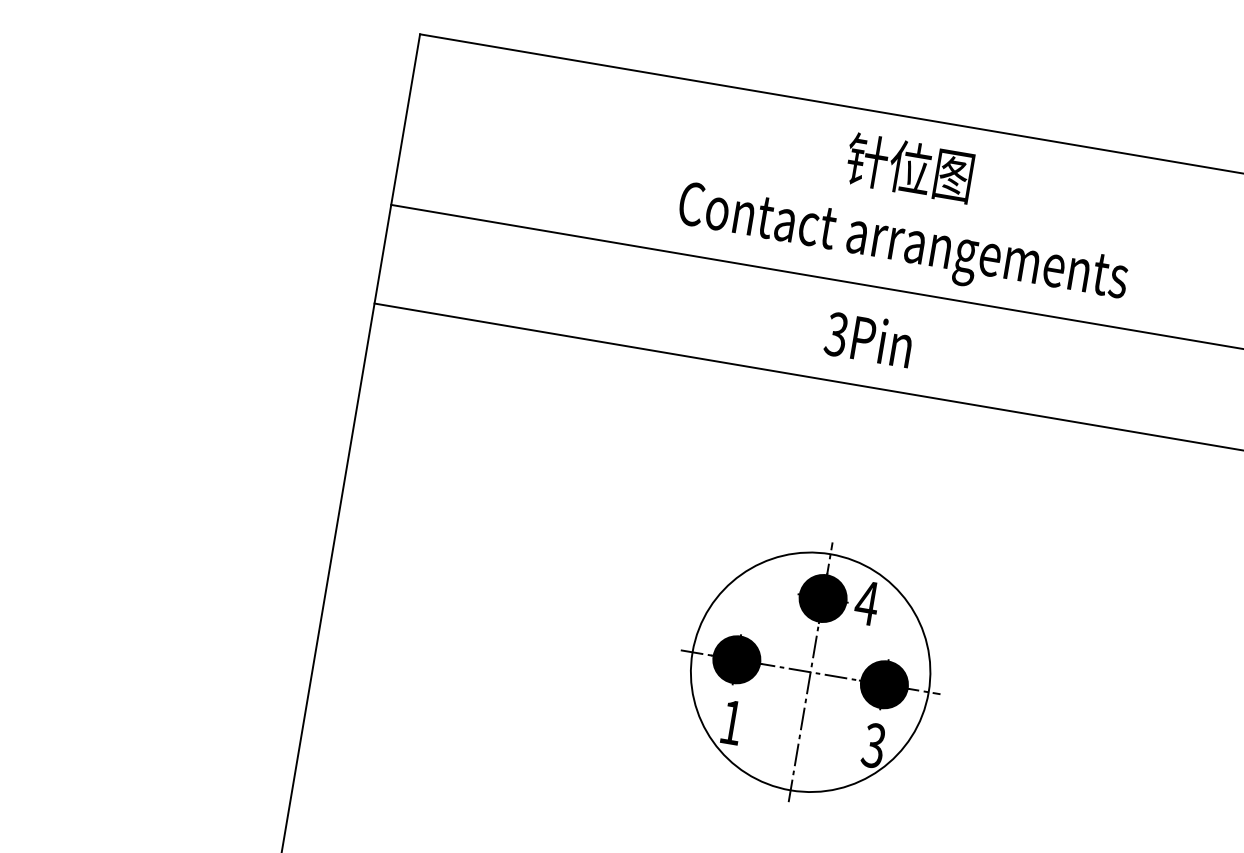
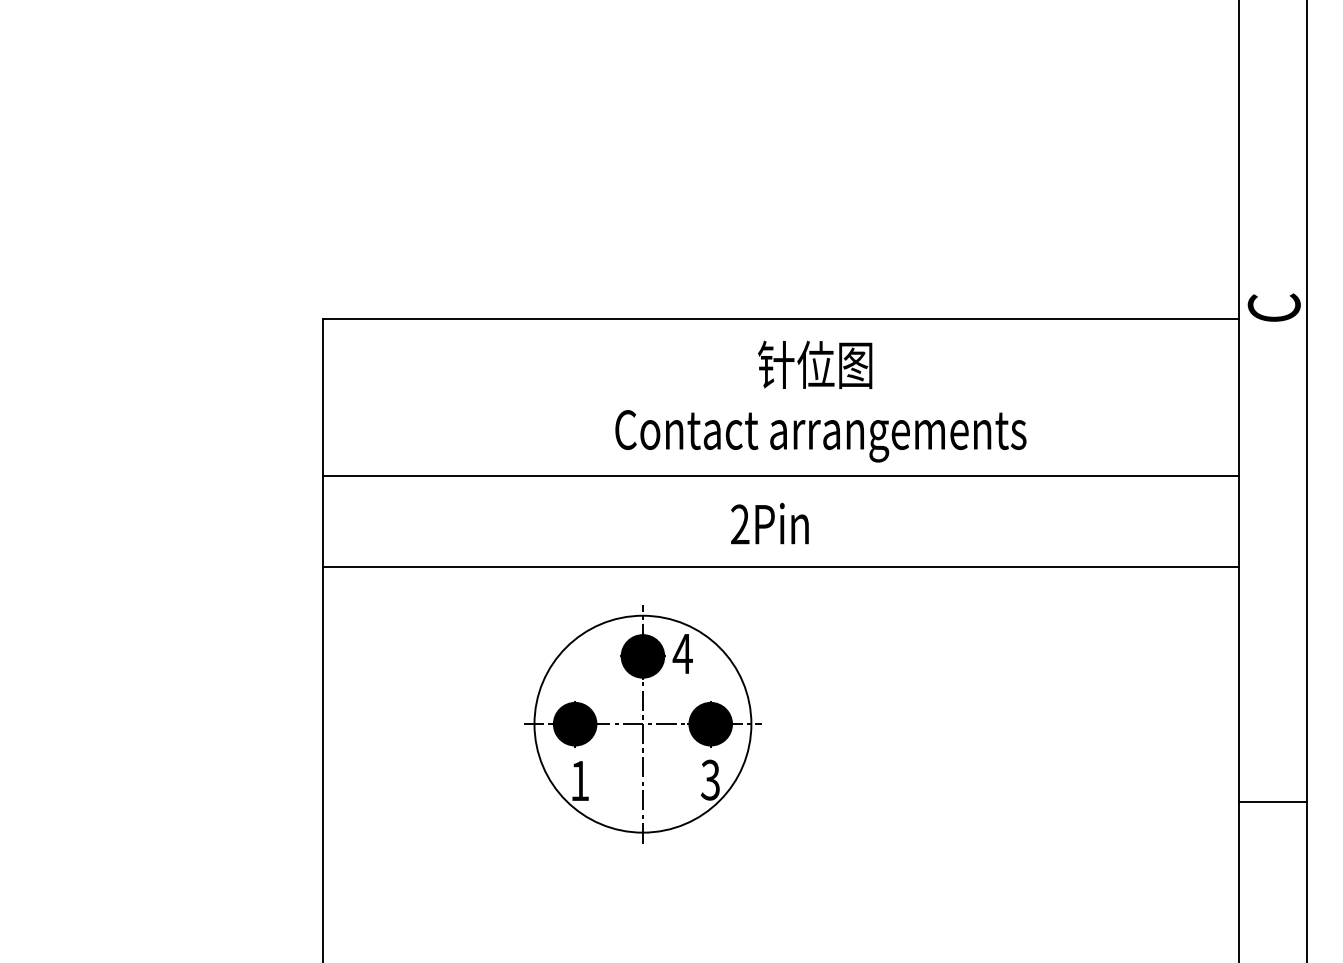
text: (908, 208) -> (820, 401), moved
text: (835, 334) -> (739, 524), 3Pin -> 2Pin
part: (810, 672) -> (642, 724), moved

